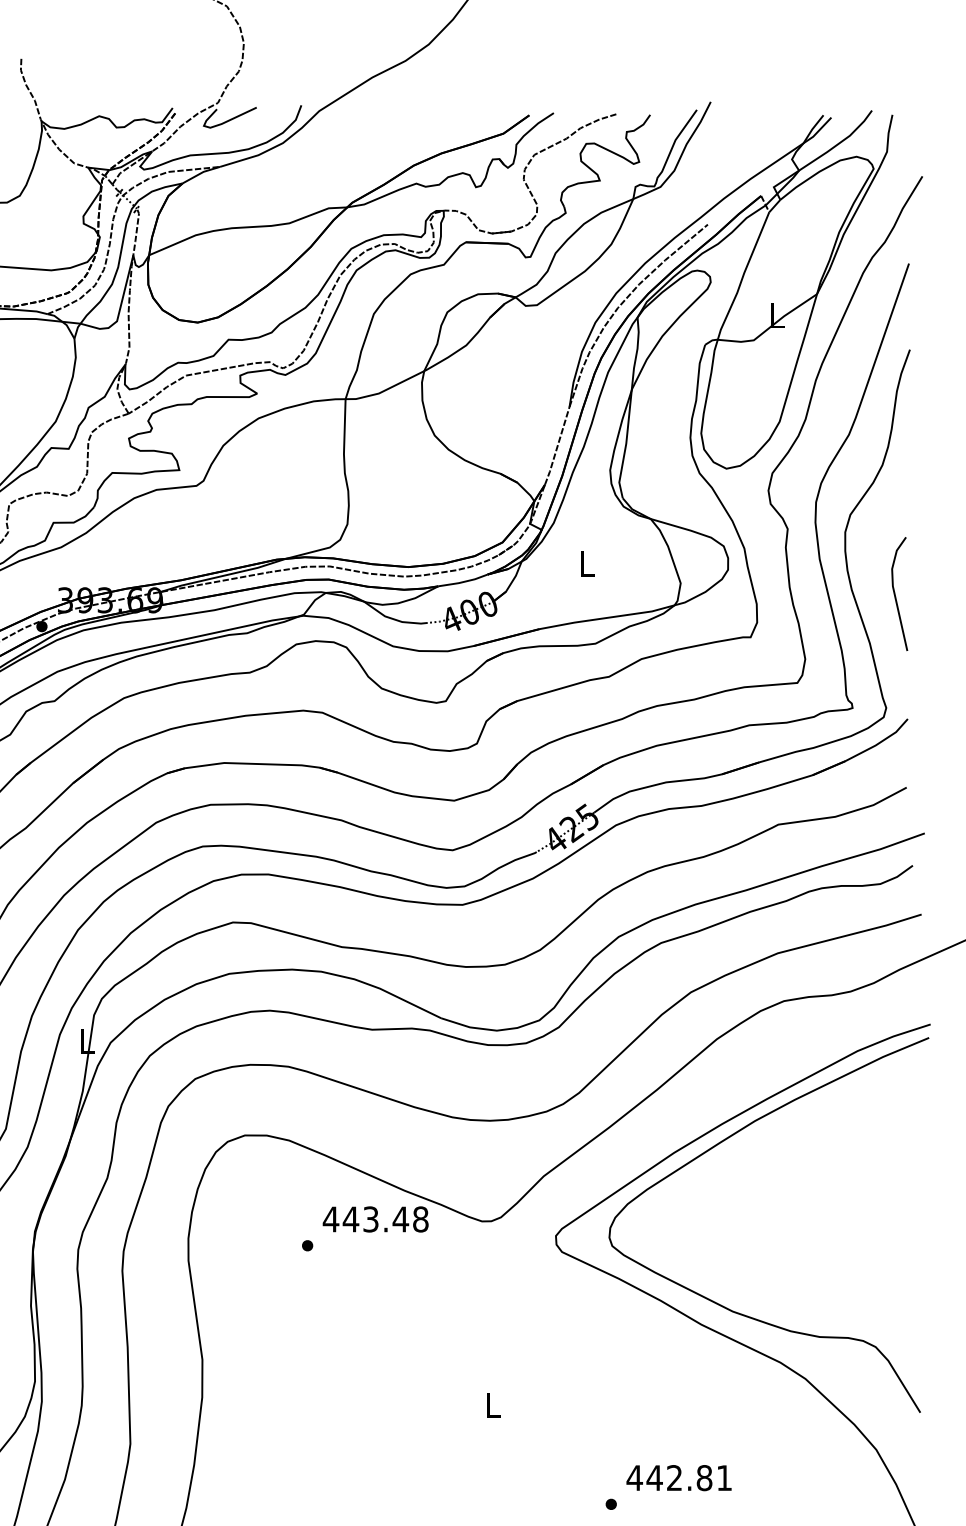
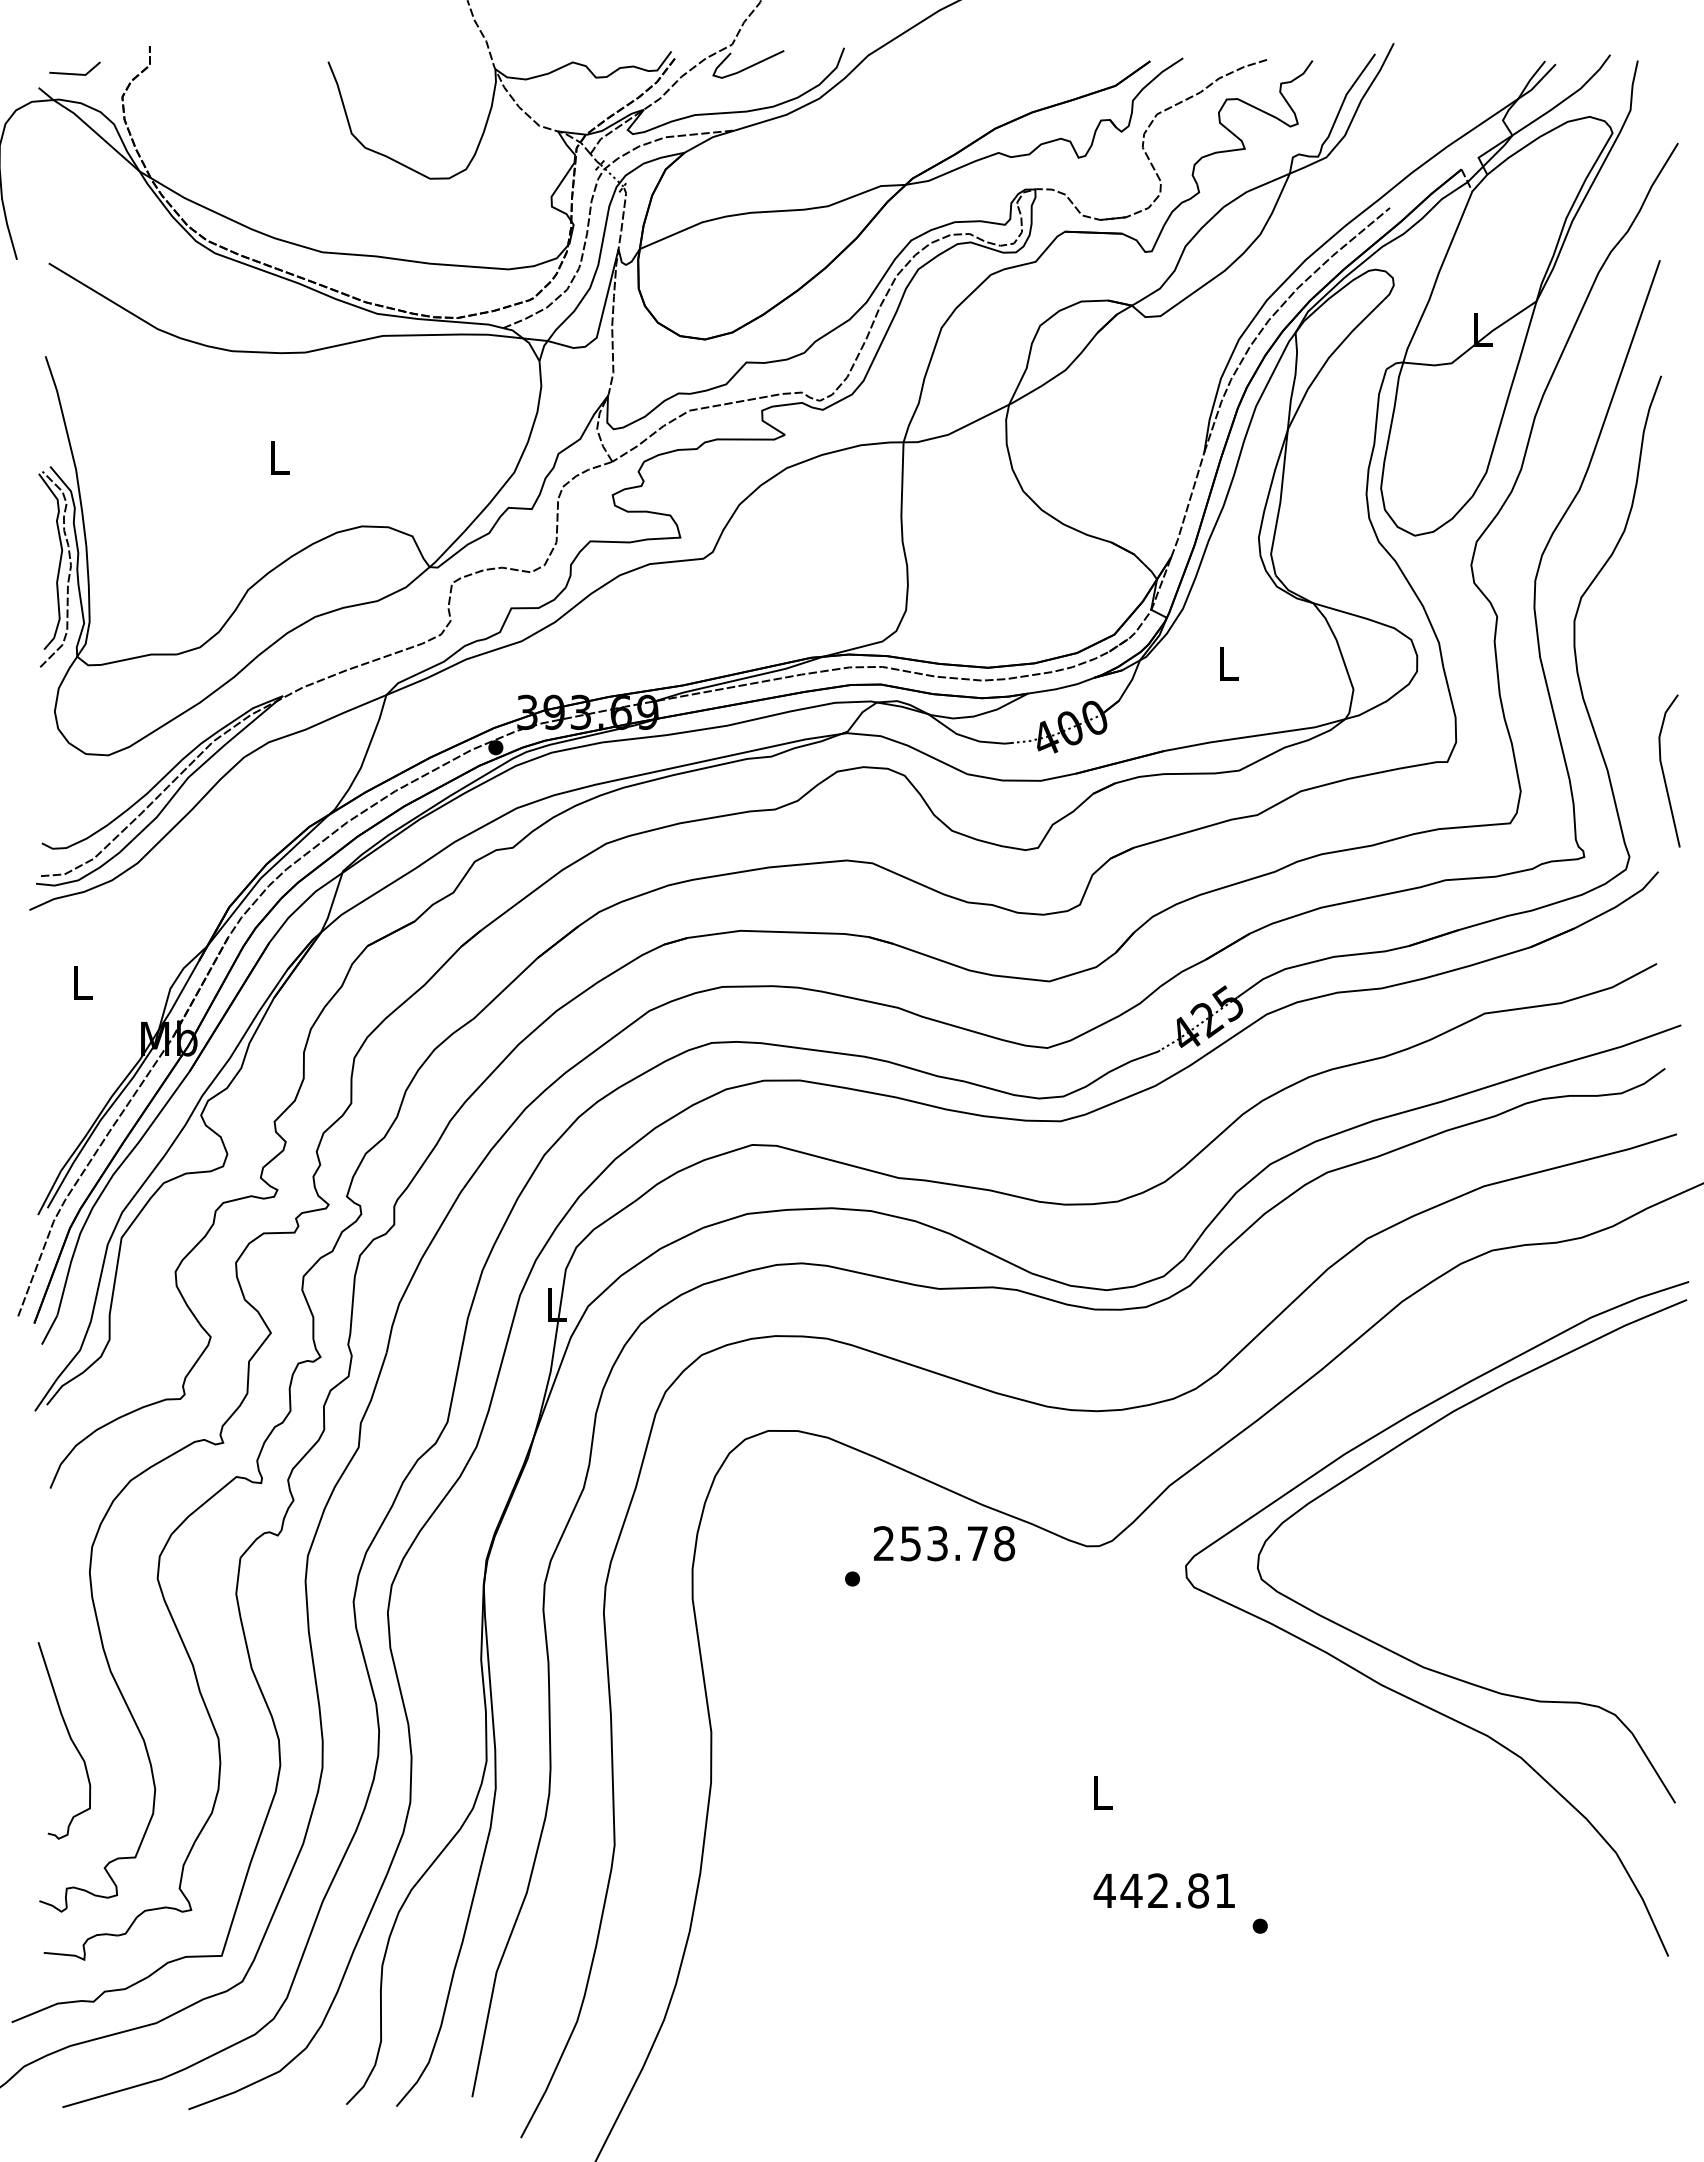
line: (895, 595) -> (1664, 773), moved
text: (365, 1219) -> (930, 1543), 443.48 -> 253.78
text: (678, 1477) -> (1163, 1890), moved

